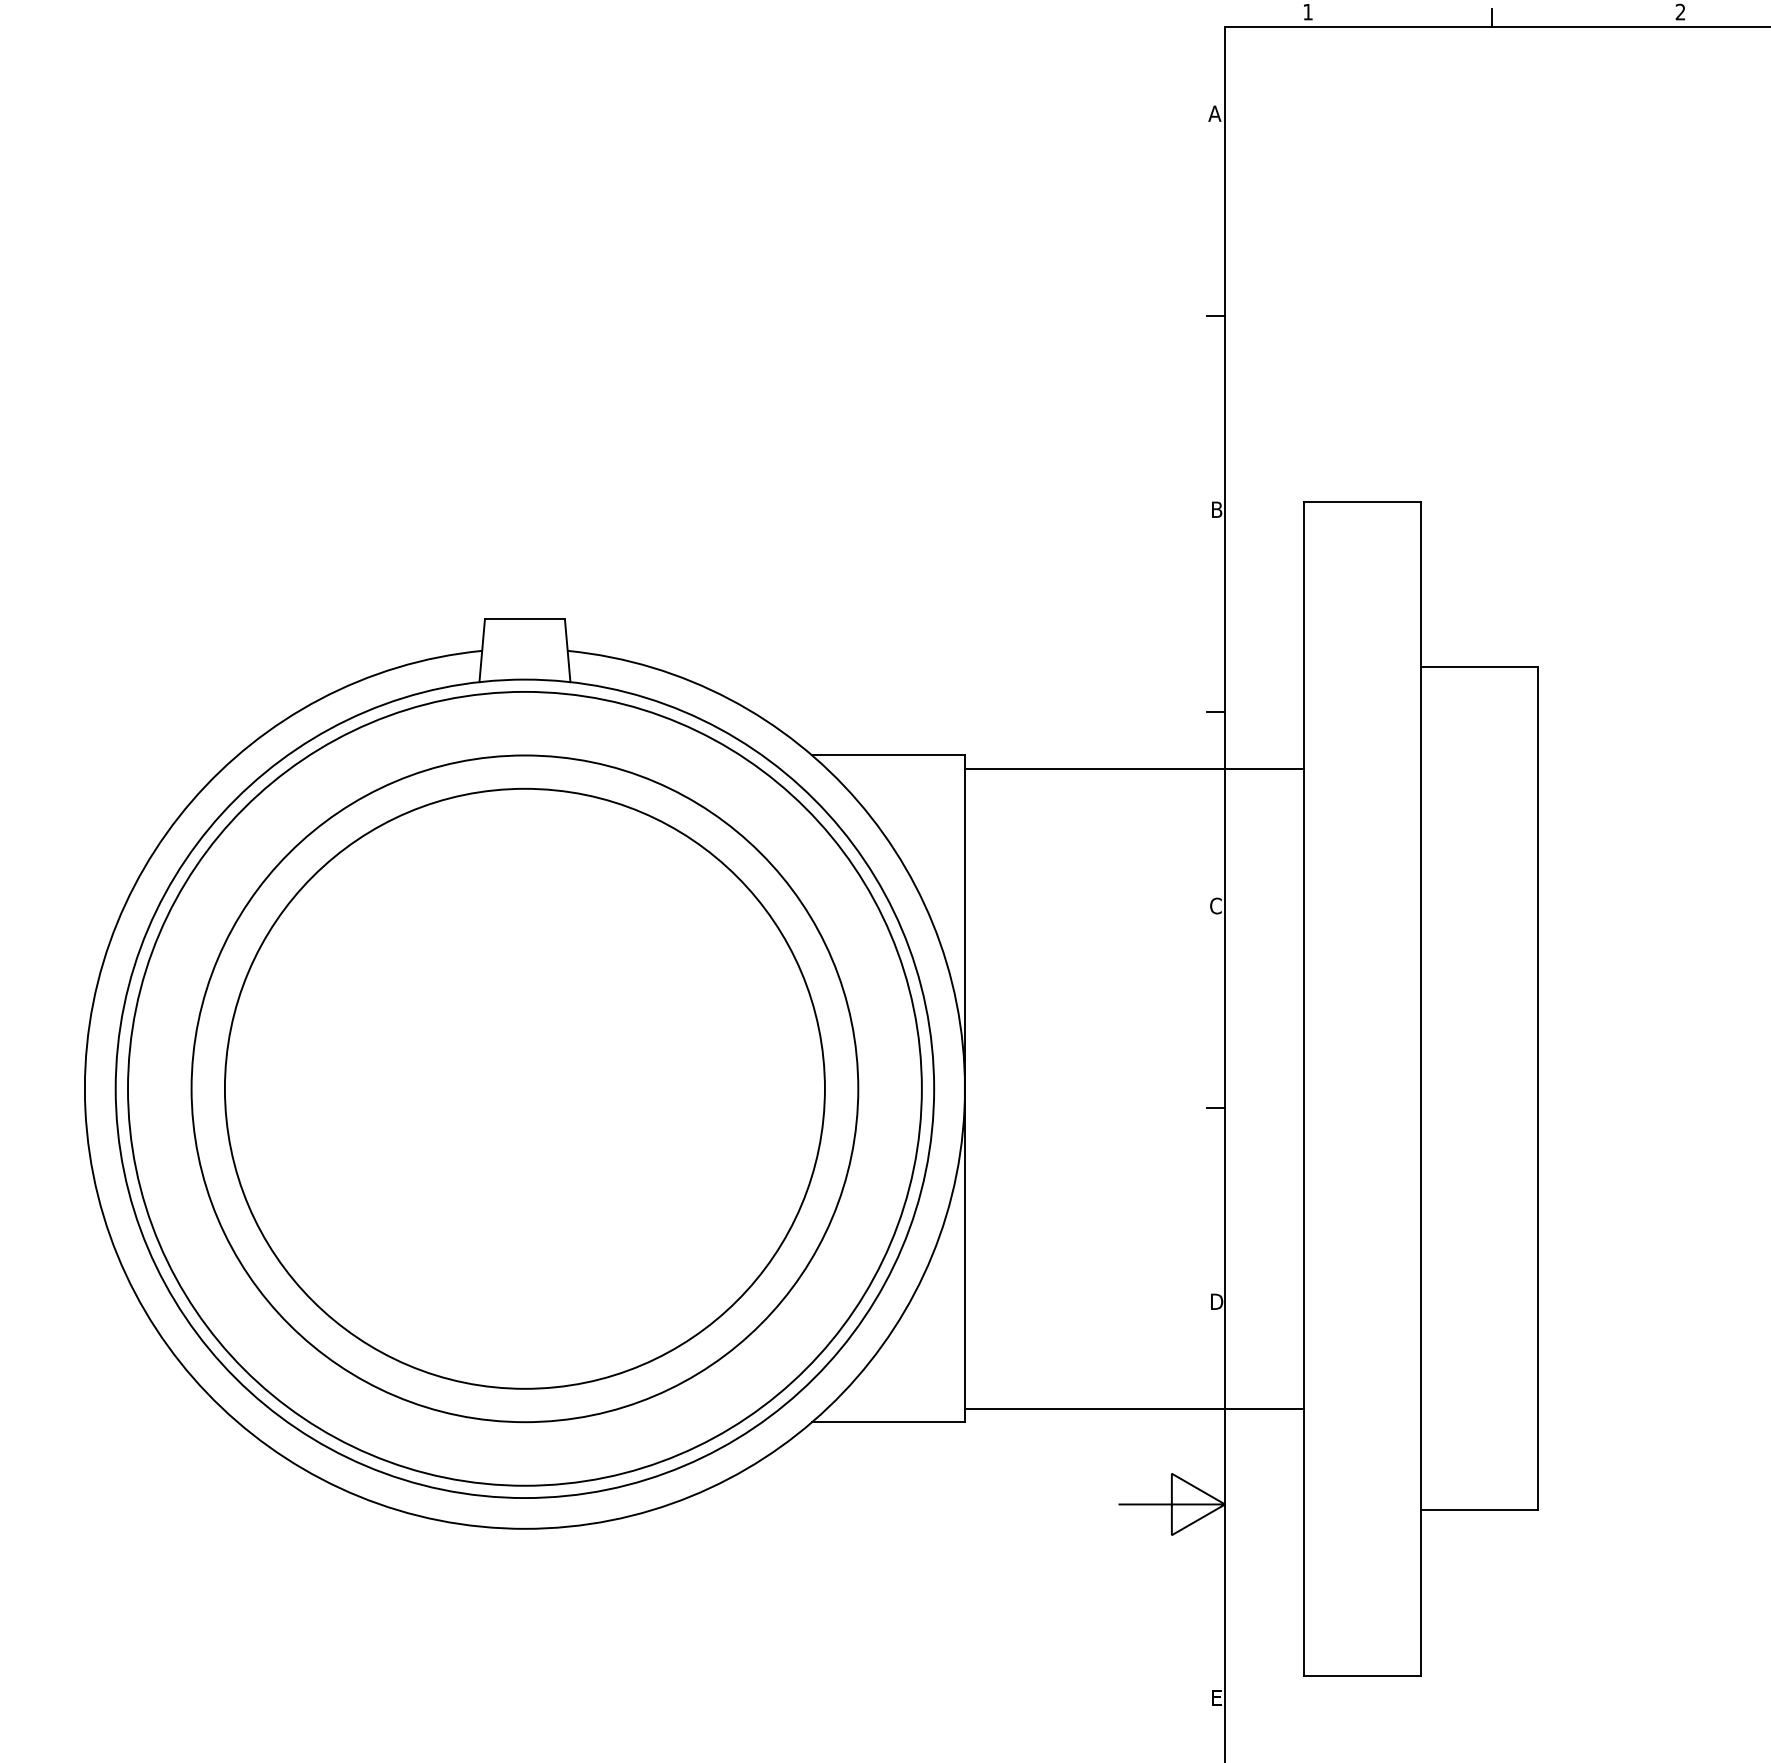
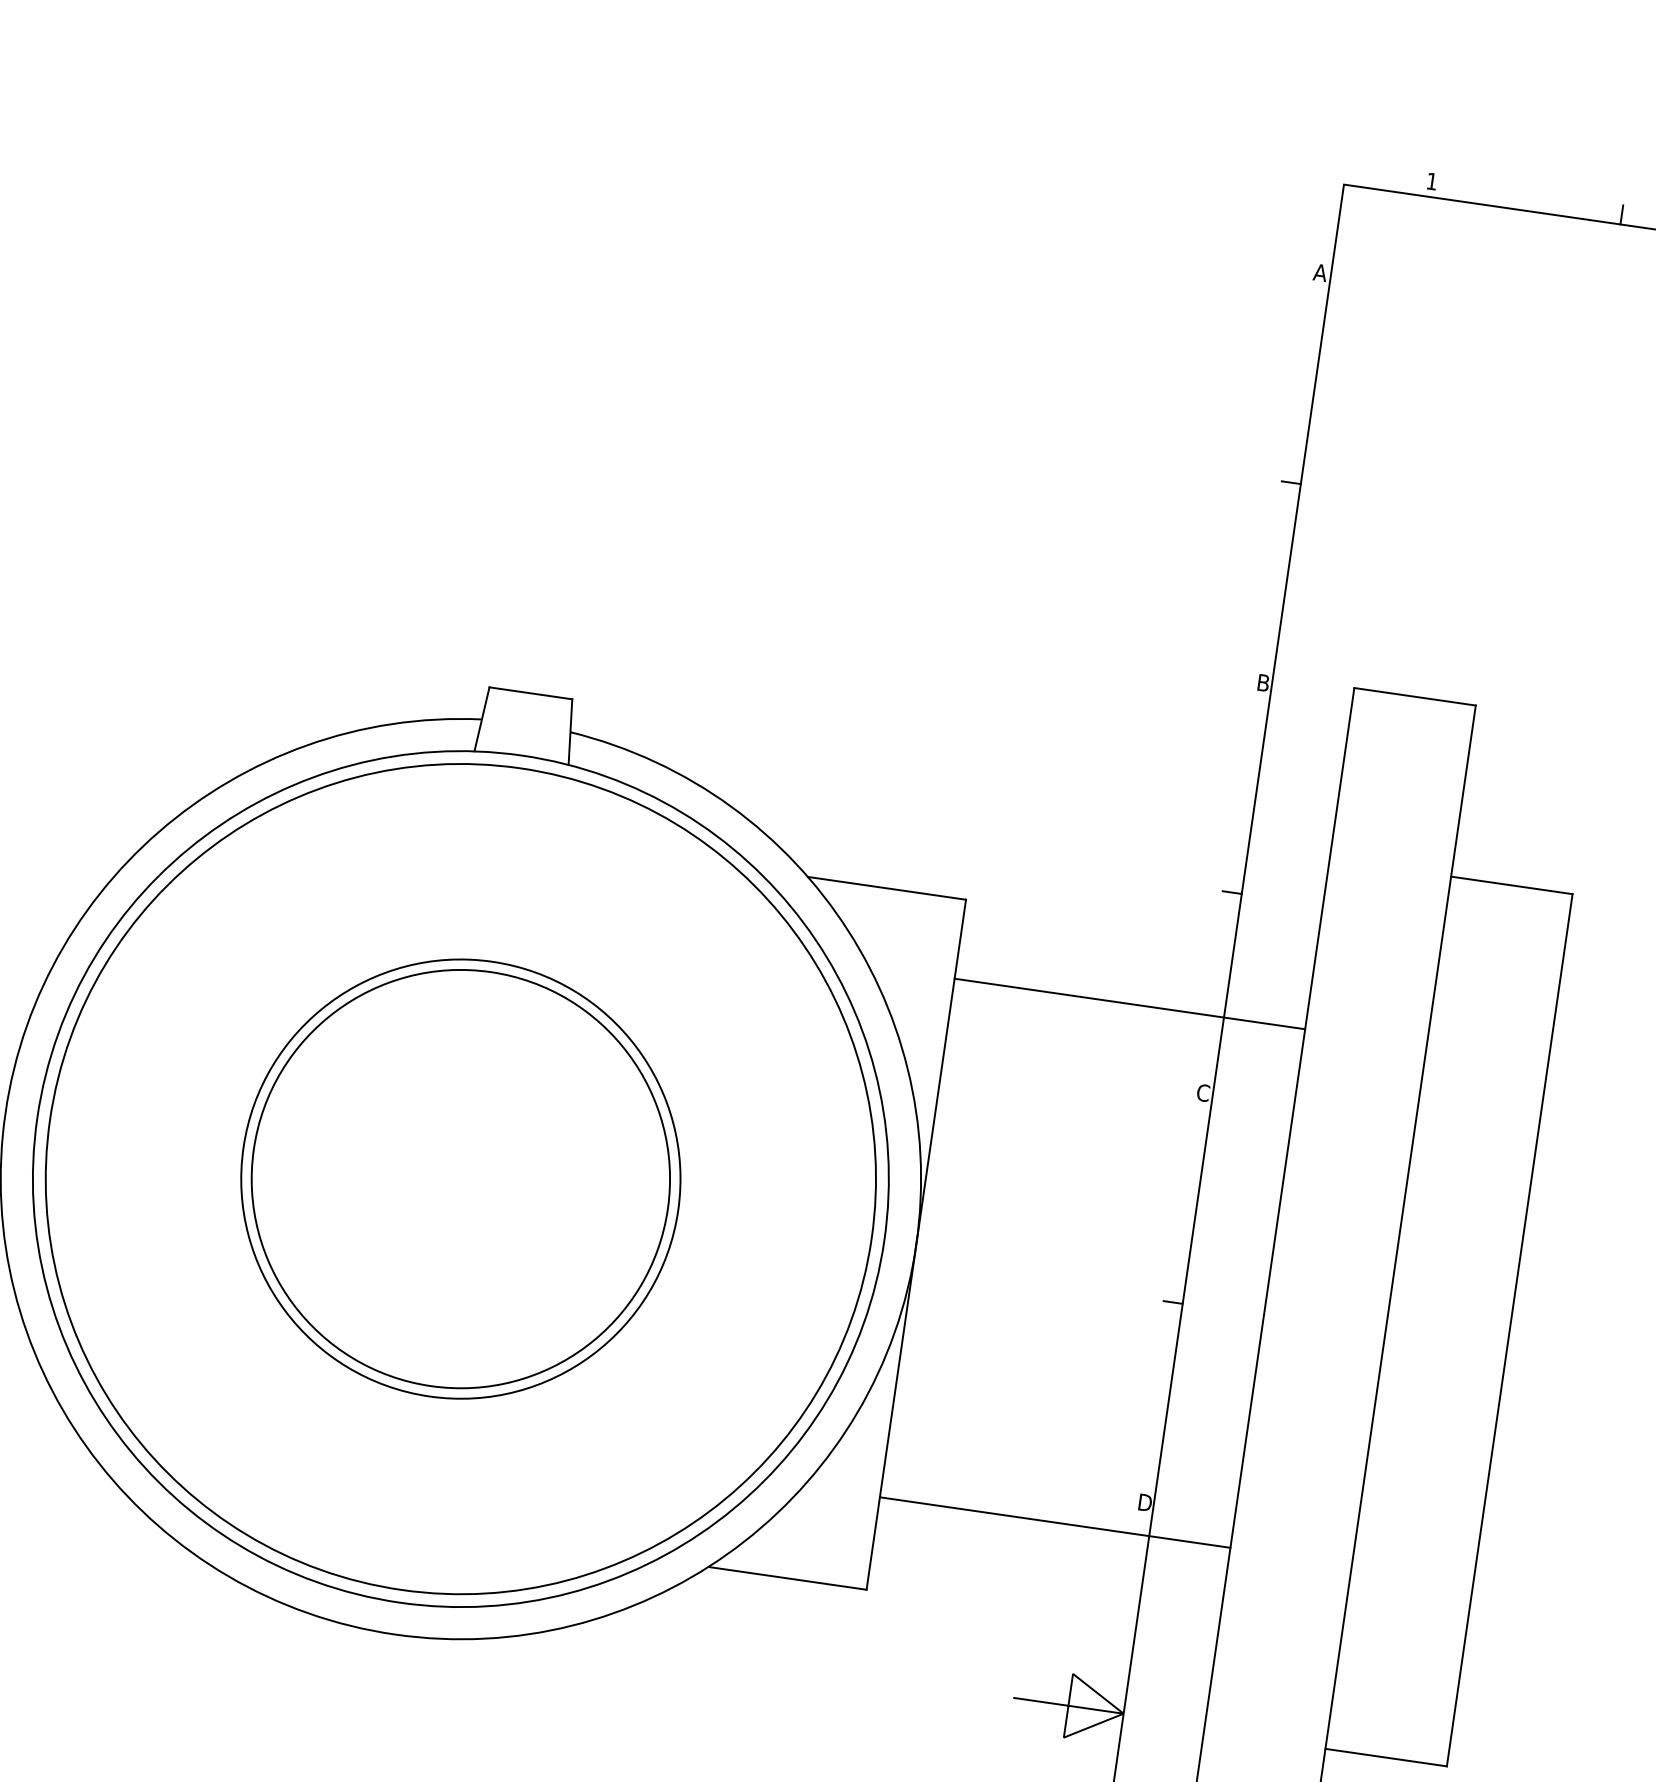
line: (1133, 768) -> (1129, 1003), moved
circle: (524, 1088) -> (460, 1178), size x0.6
circle: (524, 1088) -> (460, 1178), size x0.7
line: (1133, 1408) -> (1054, 1522), moved

